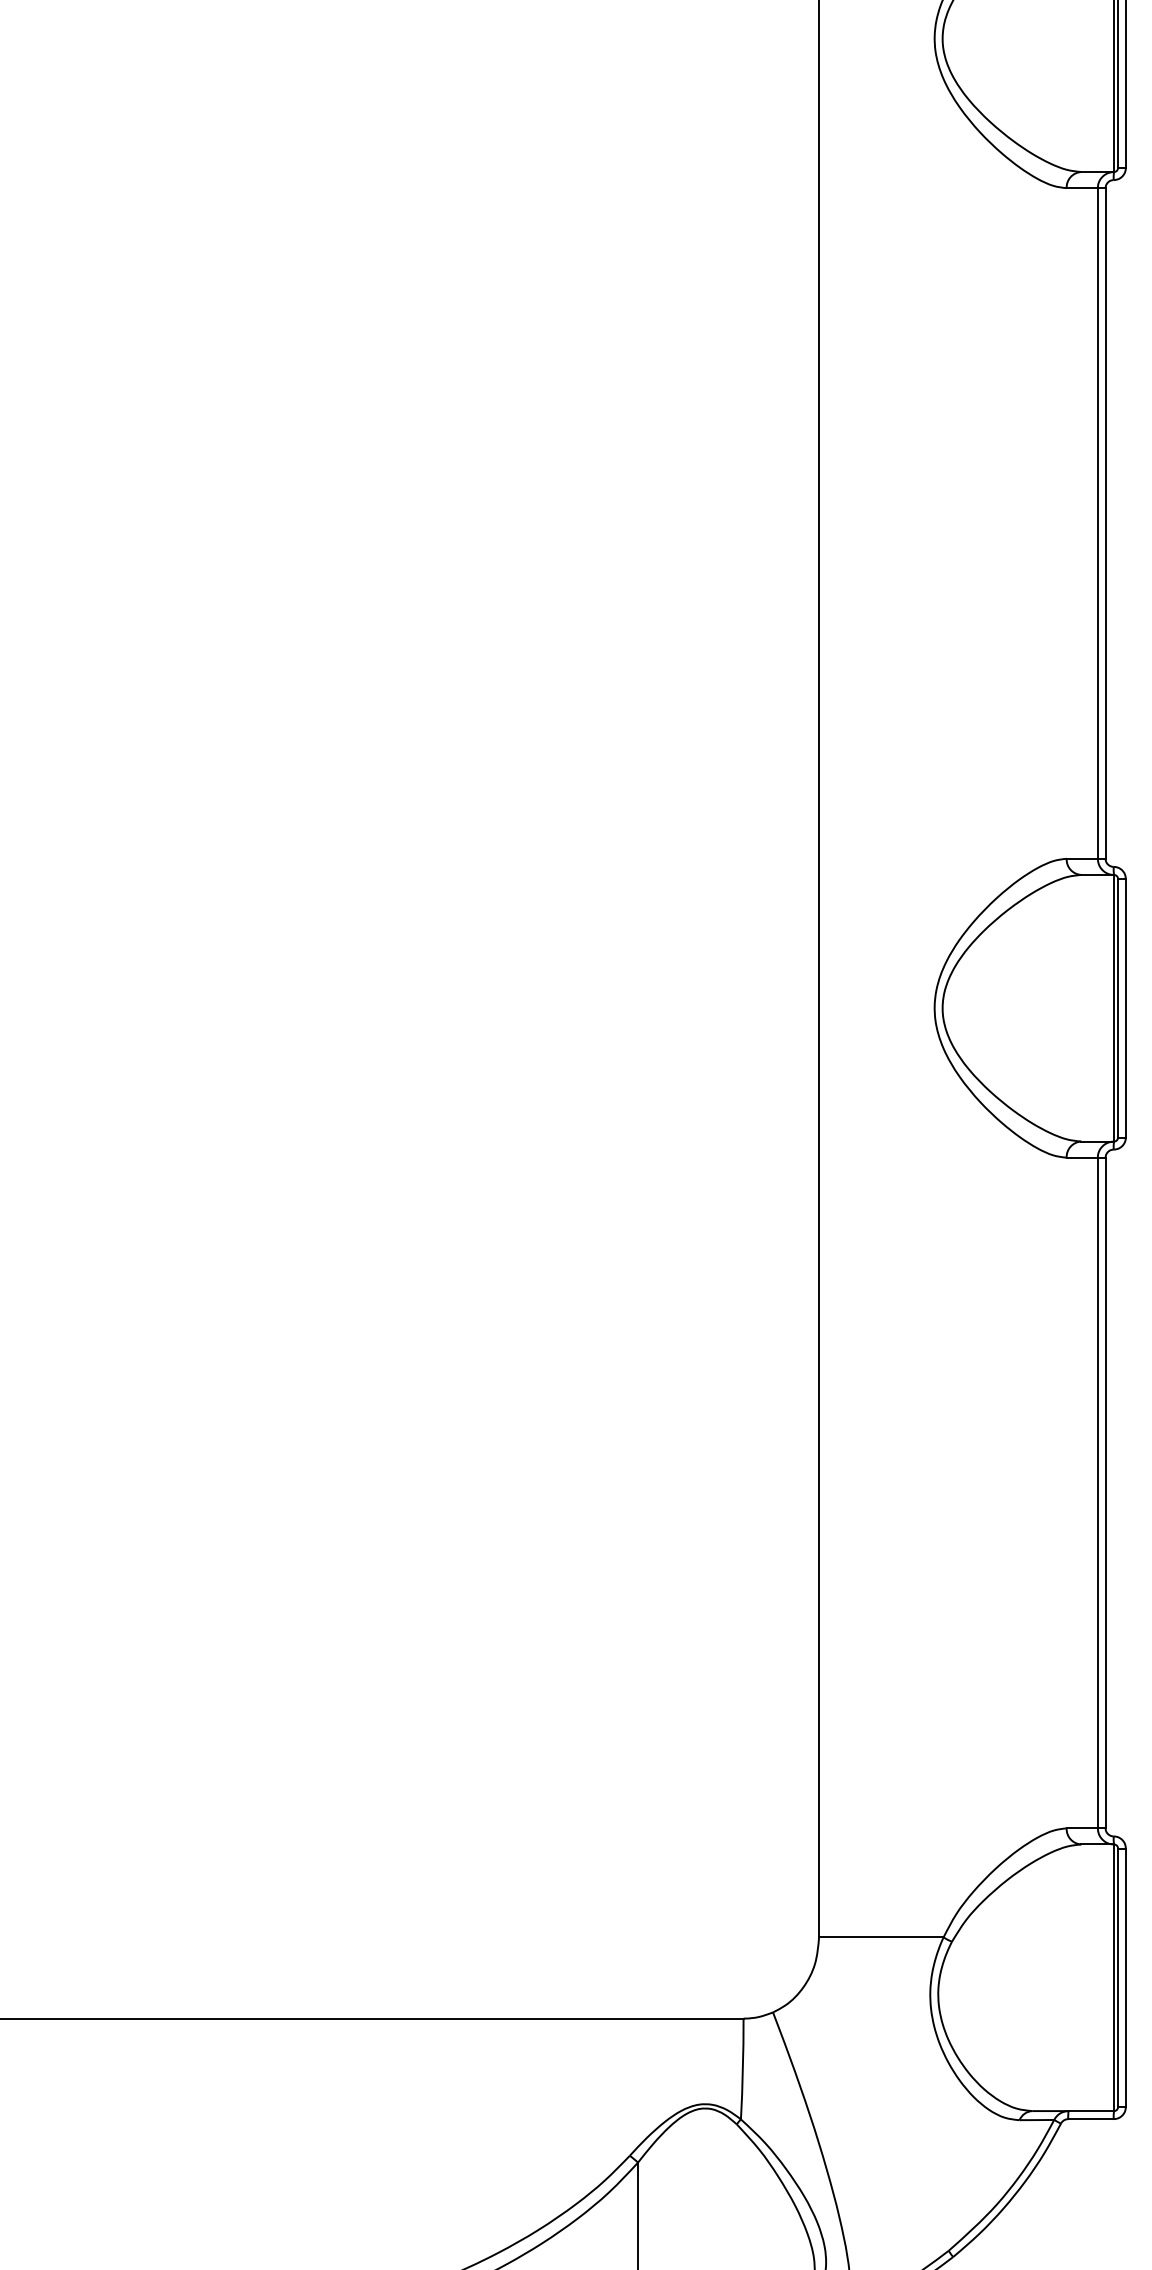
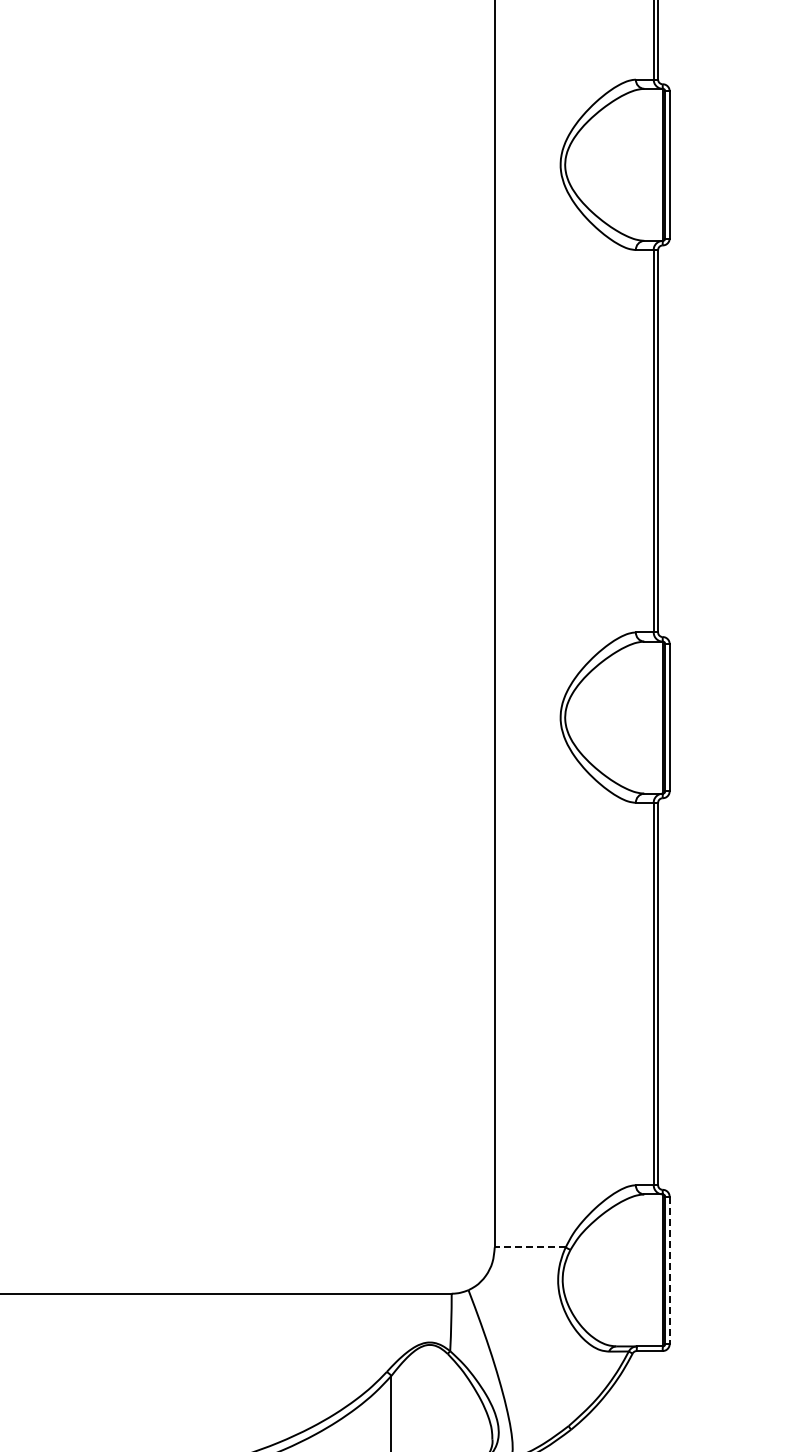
line: (880, 1937) -> (529, 1247), solid -> dashed
line: (1125, 1977) -> (669, 1270), solid -> dashed

